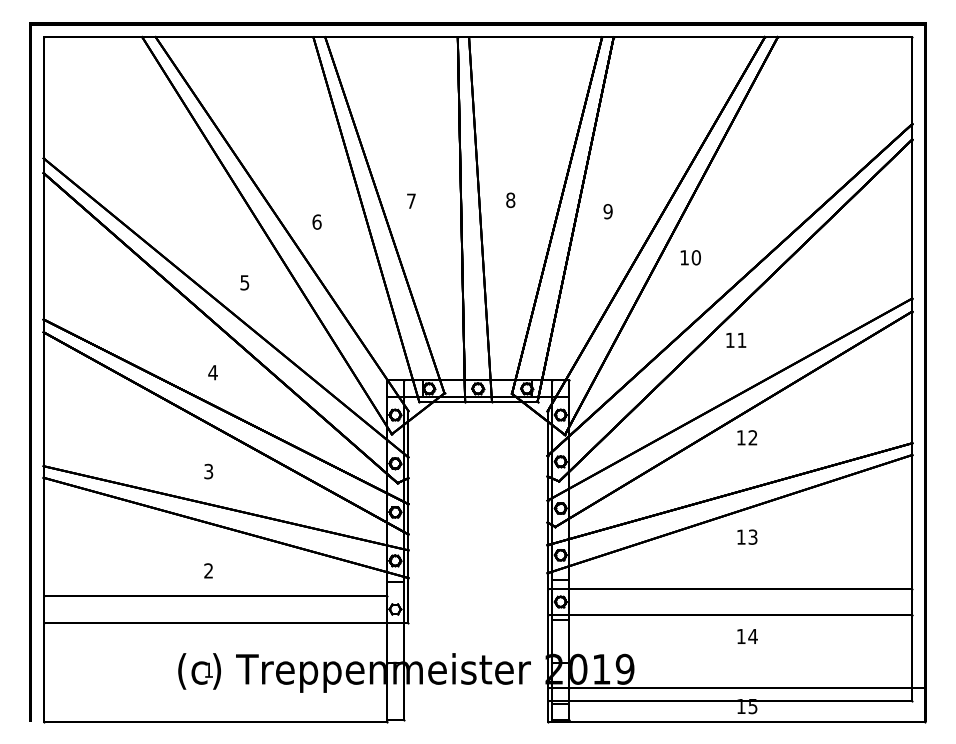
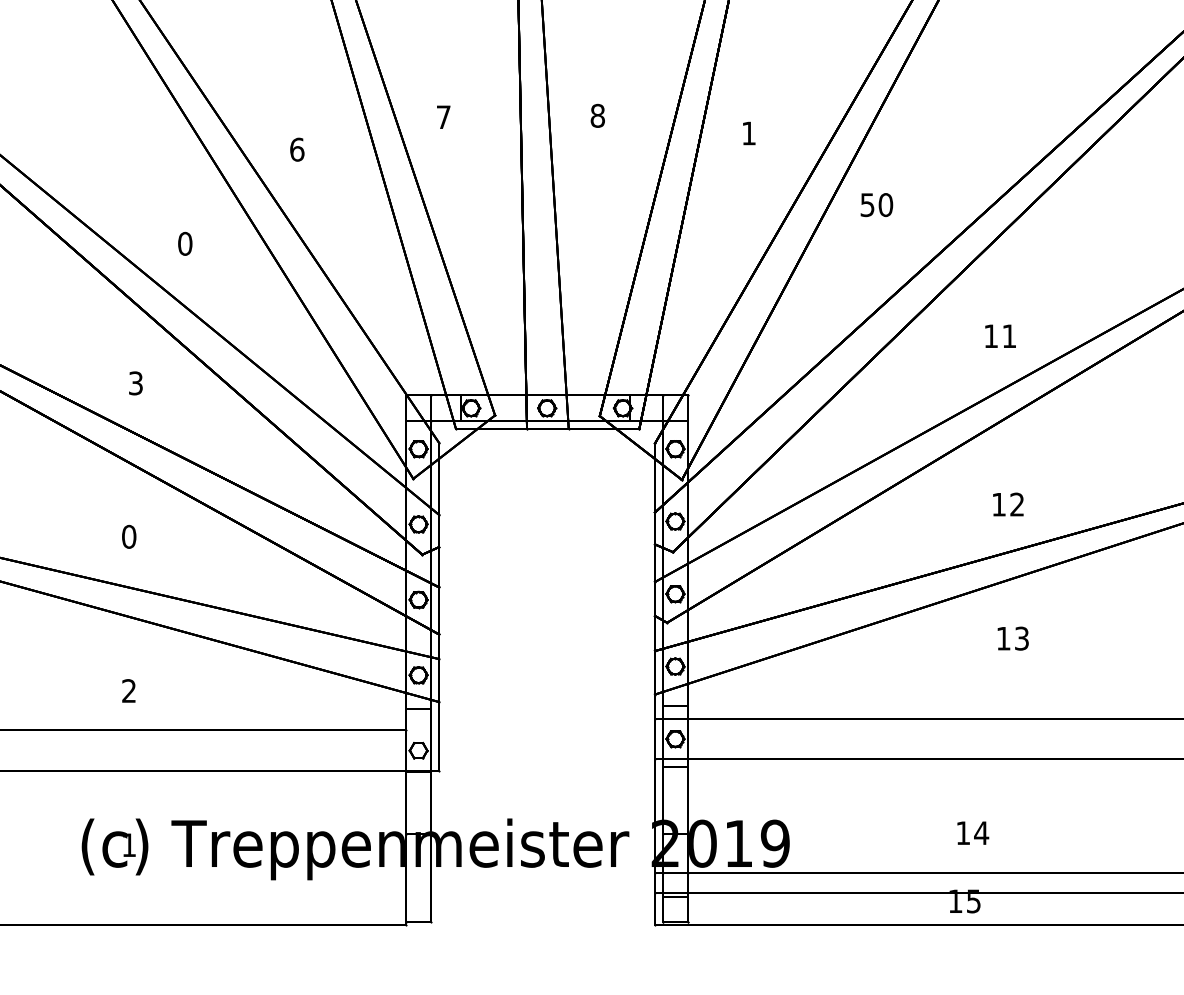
text: (607, 211) -> (747, 133), 9 -> 1
text: (684, 257) -> (867, 204), 10 -> 50
text: (244, 282) -> (184, 243), 5 -> 0
text: (736, 339) -> (1000, 334), moved
text: (212, 372) -> (135, 383), 4 -> 3
text: (747, 437) -> (1008, 504), moved
text: (208, 471) -> (128, 536), 3 -> 0
text: (747, 536) -> (1013, 637), moved
text: (747, 636) -> (972, 833), moved

